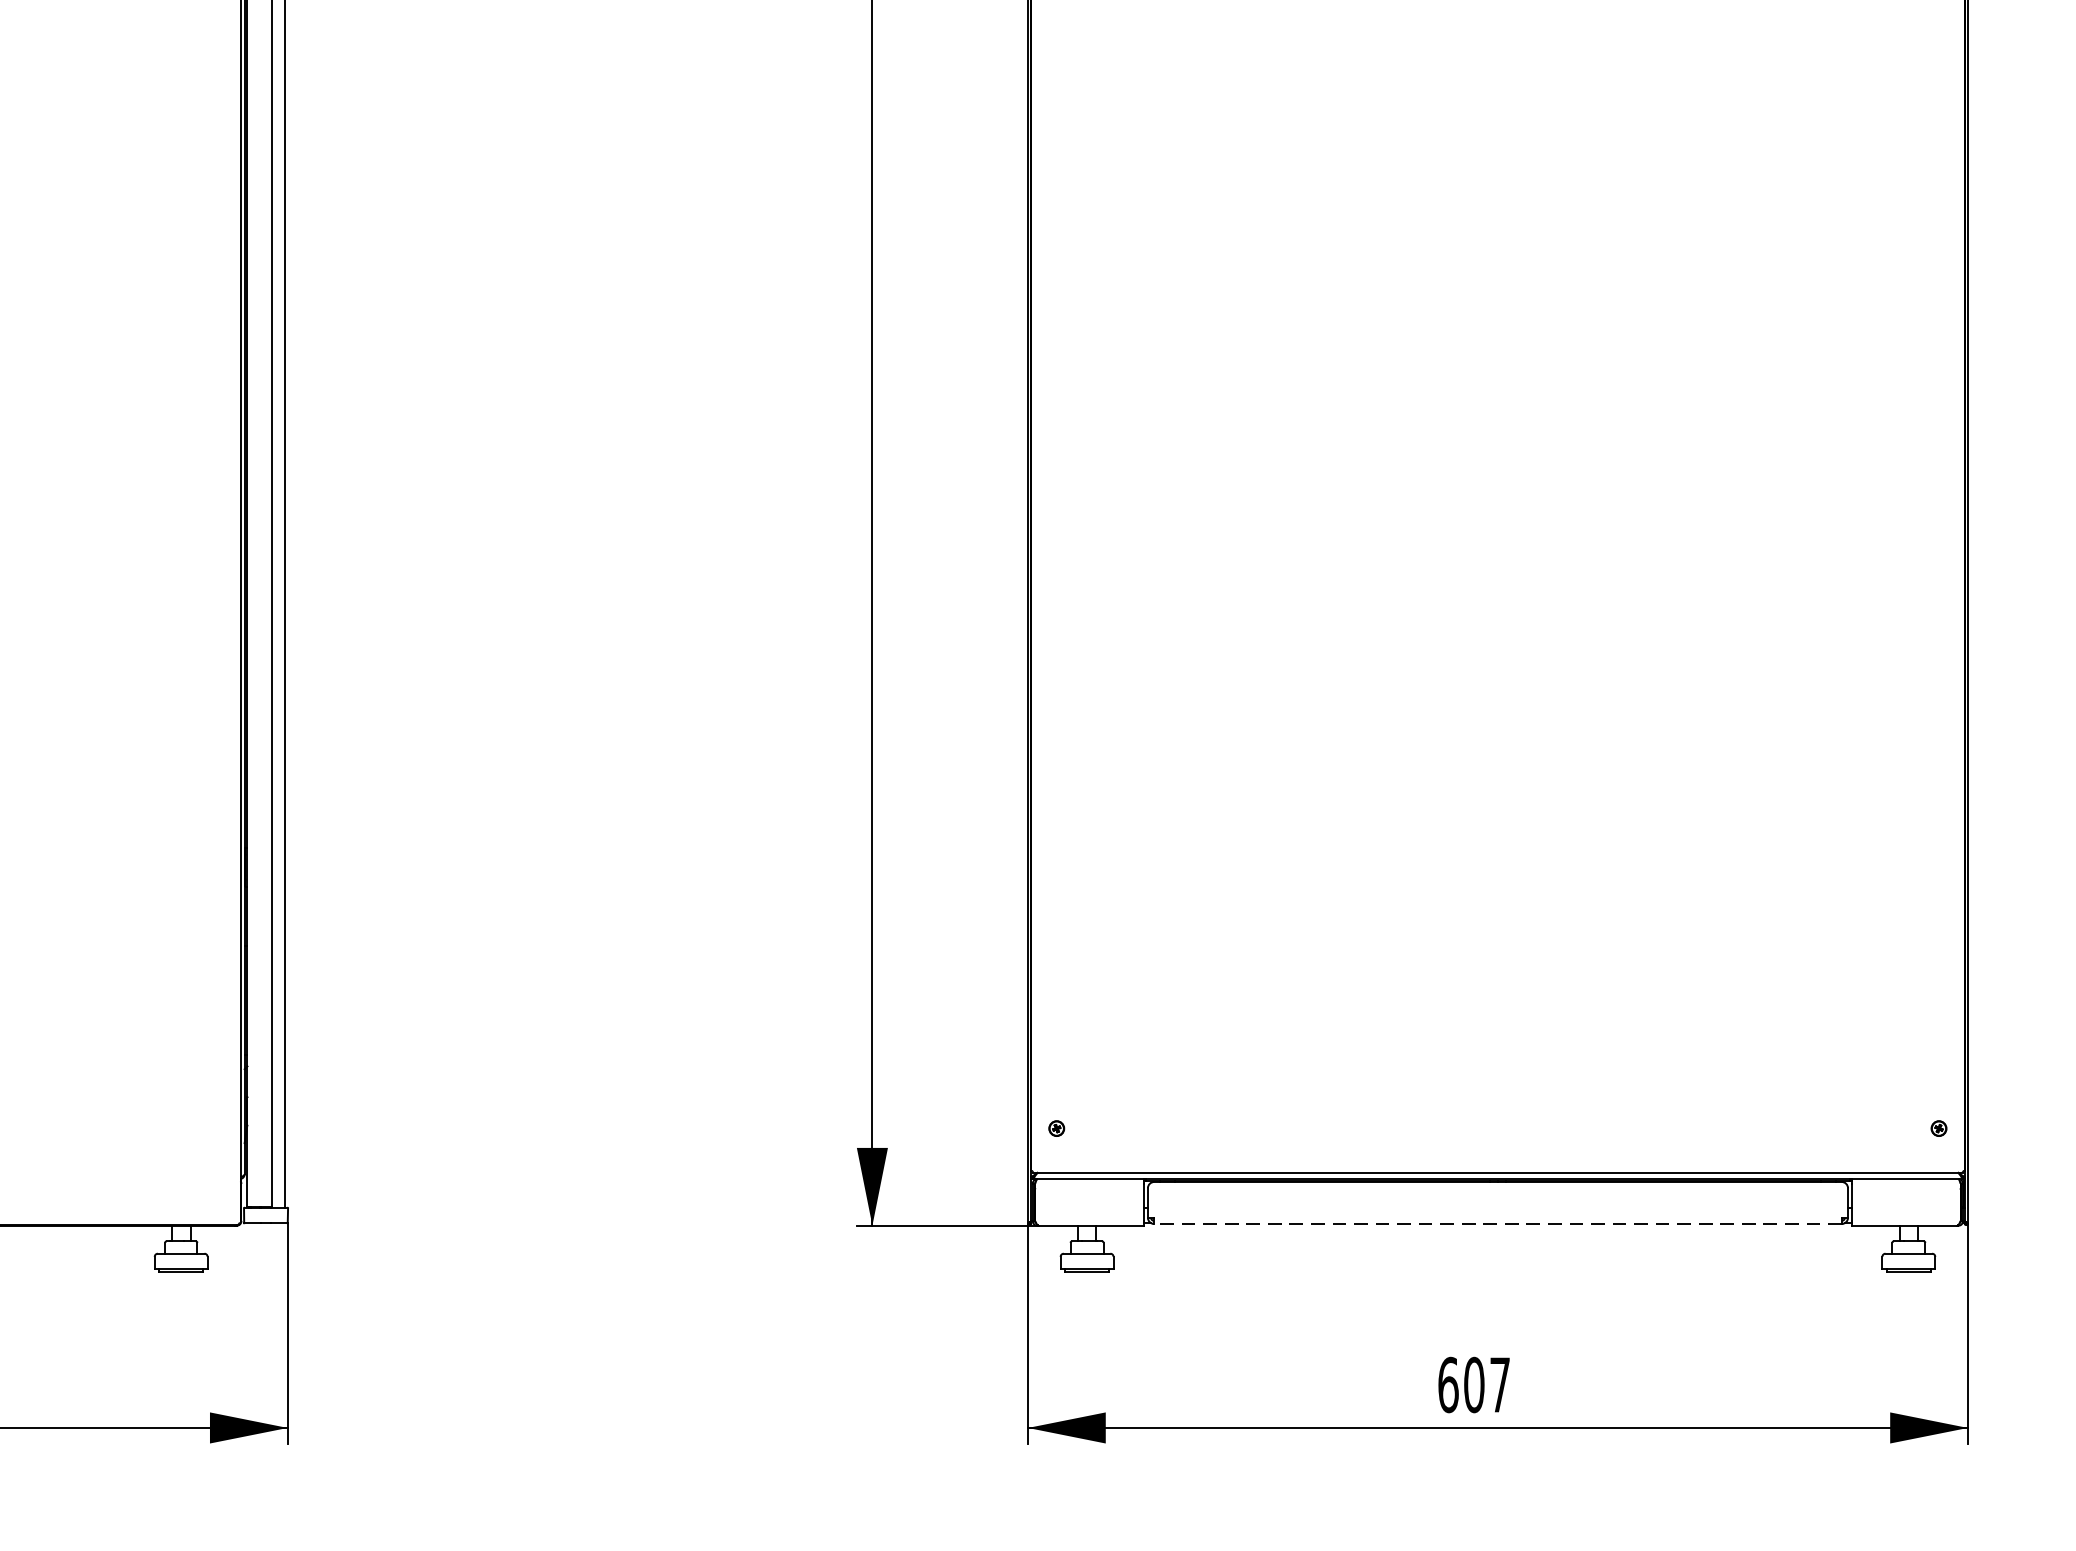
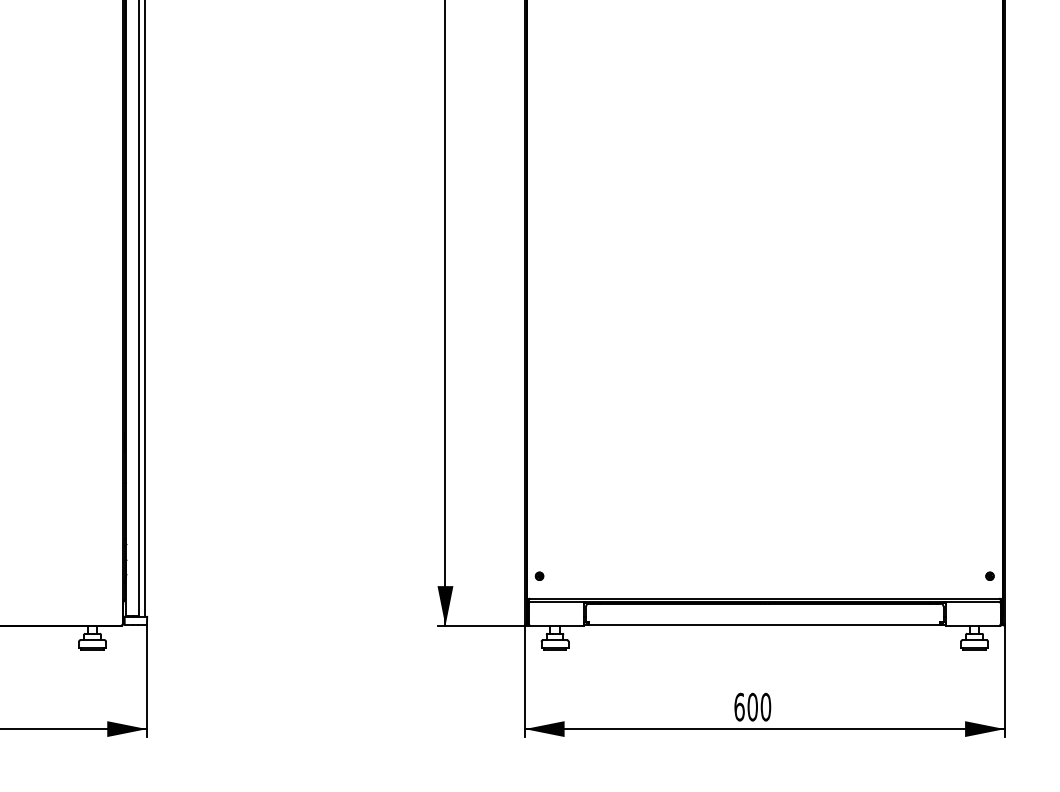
line: (1497, 1223) -> (764, 624), dashed -> solid
text: (1499, 1383) -> (765, 706), 607 -> 600

